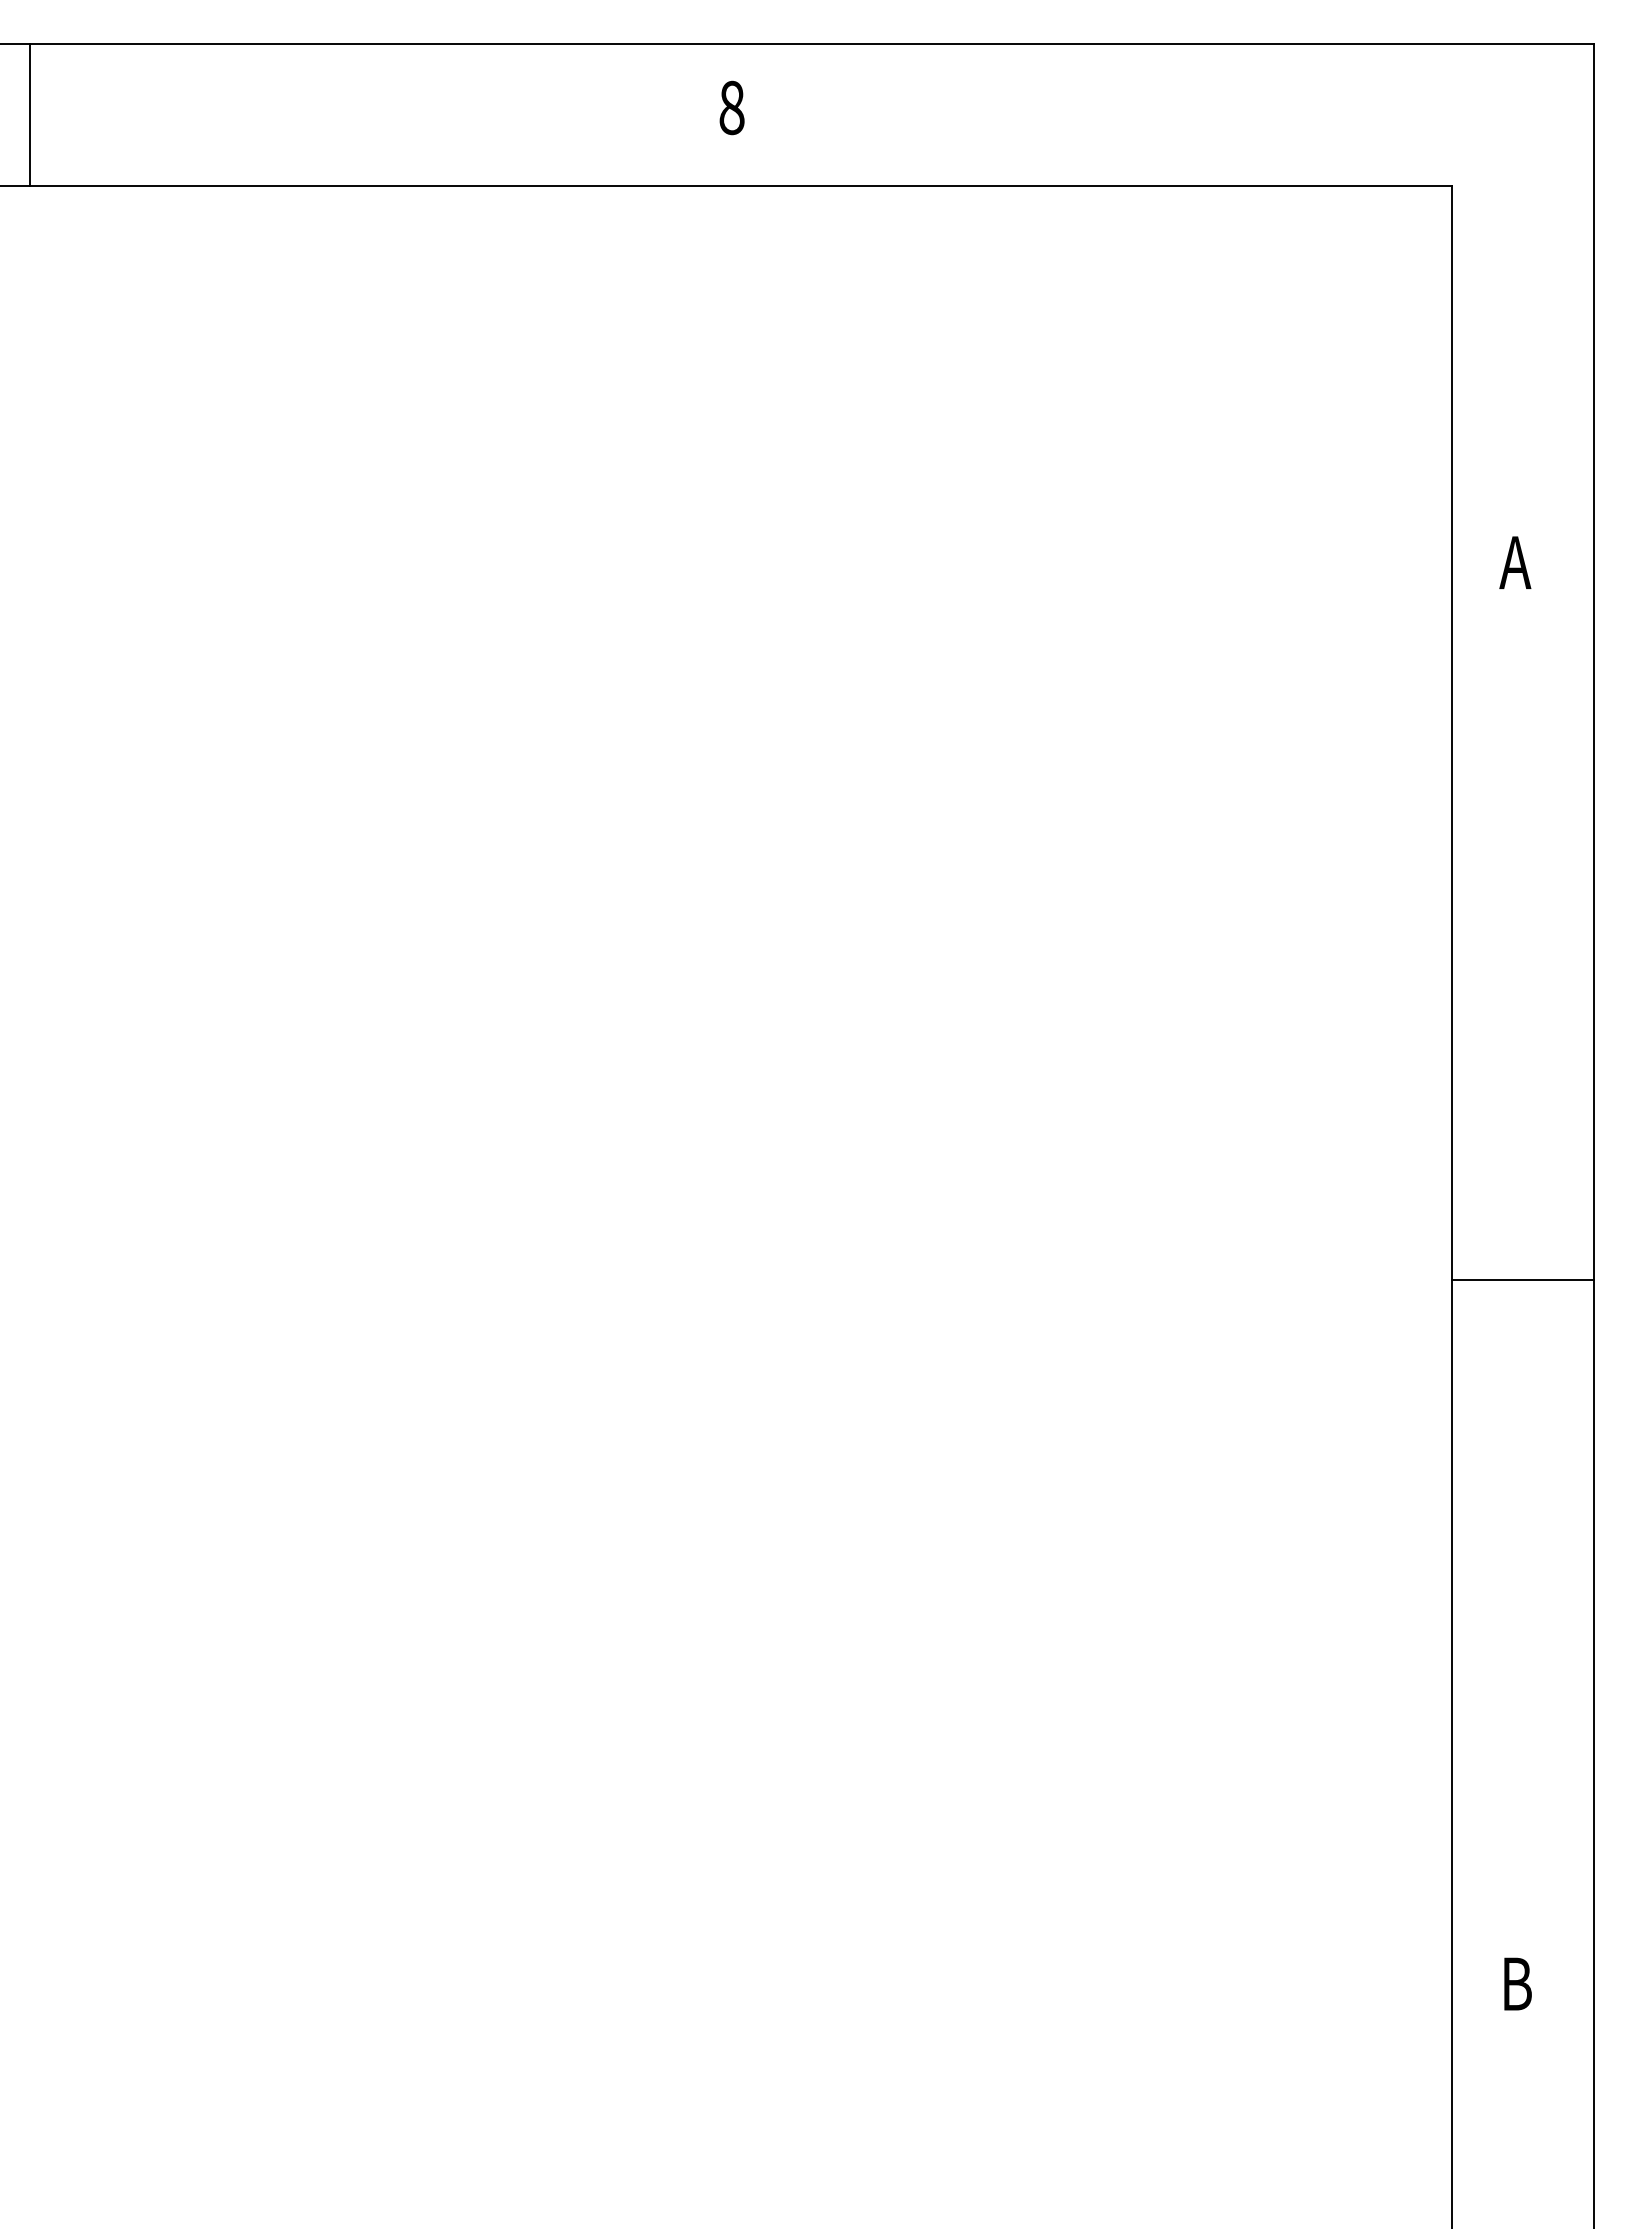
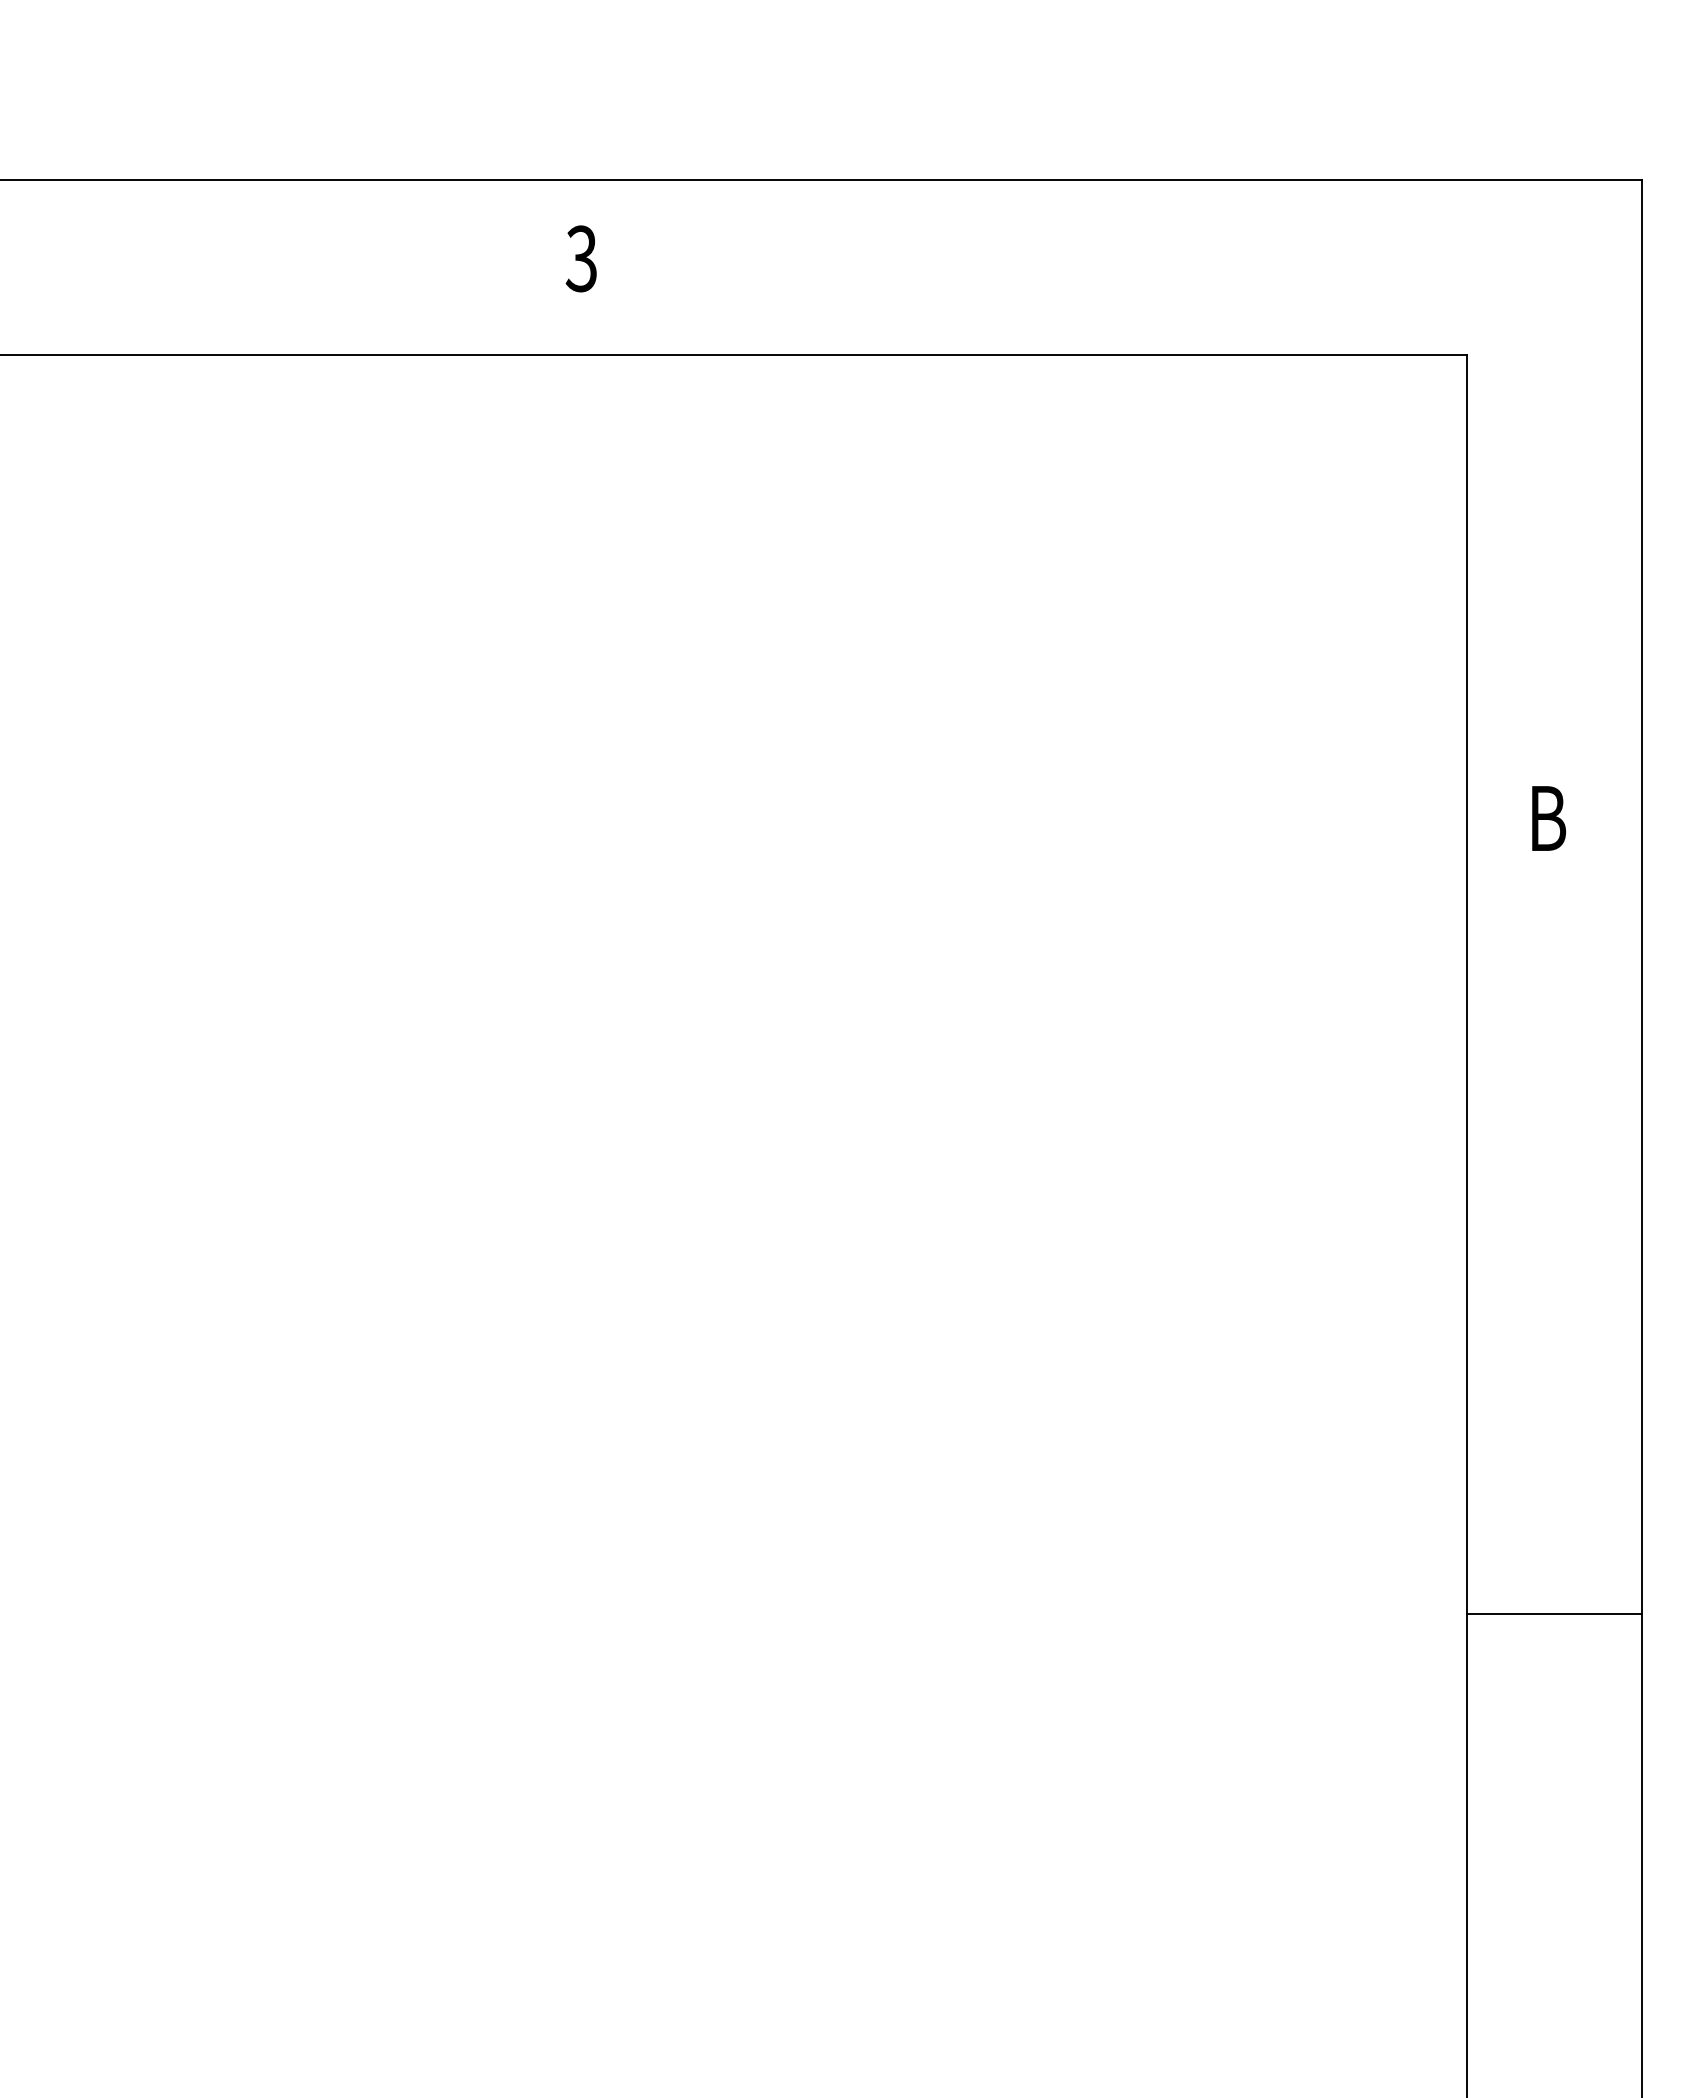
text: (731, 107) -> (581, 258), 8 -> 3
text: (1515, 562) -> (1545, 818), A -> B
line: (1522, 1280) -> (1554, 1614), moved

